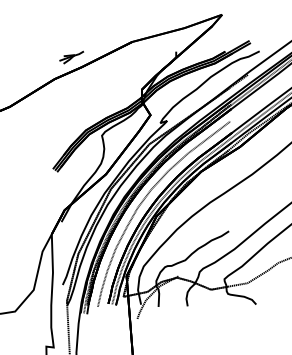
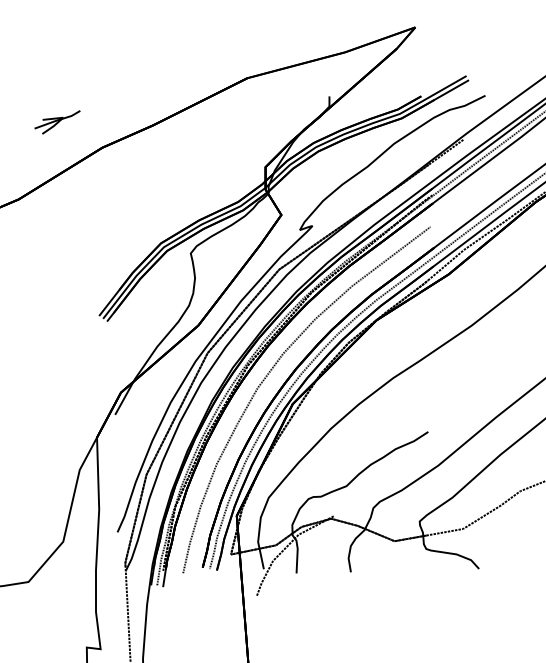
part: (71, 57) -> (57, 122), moved

